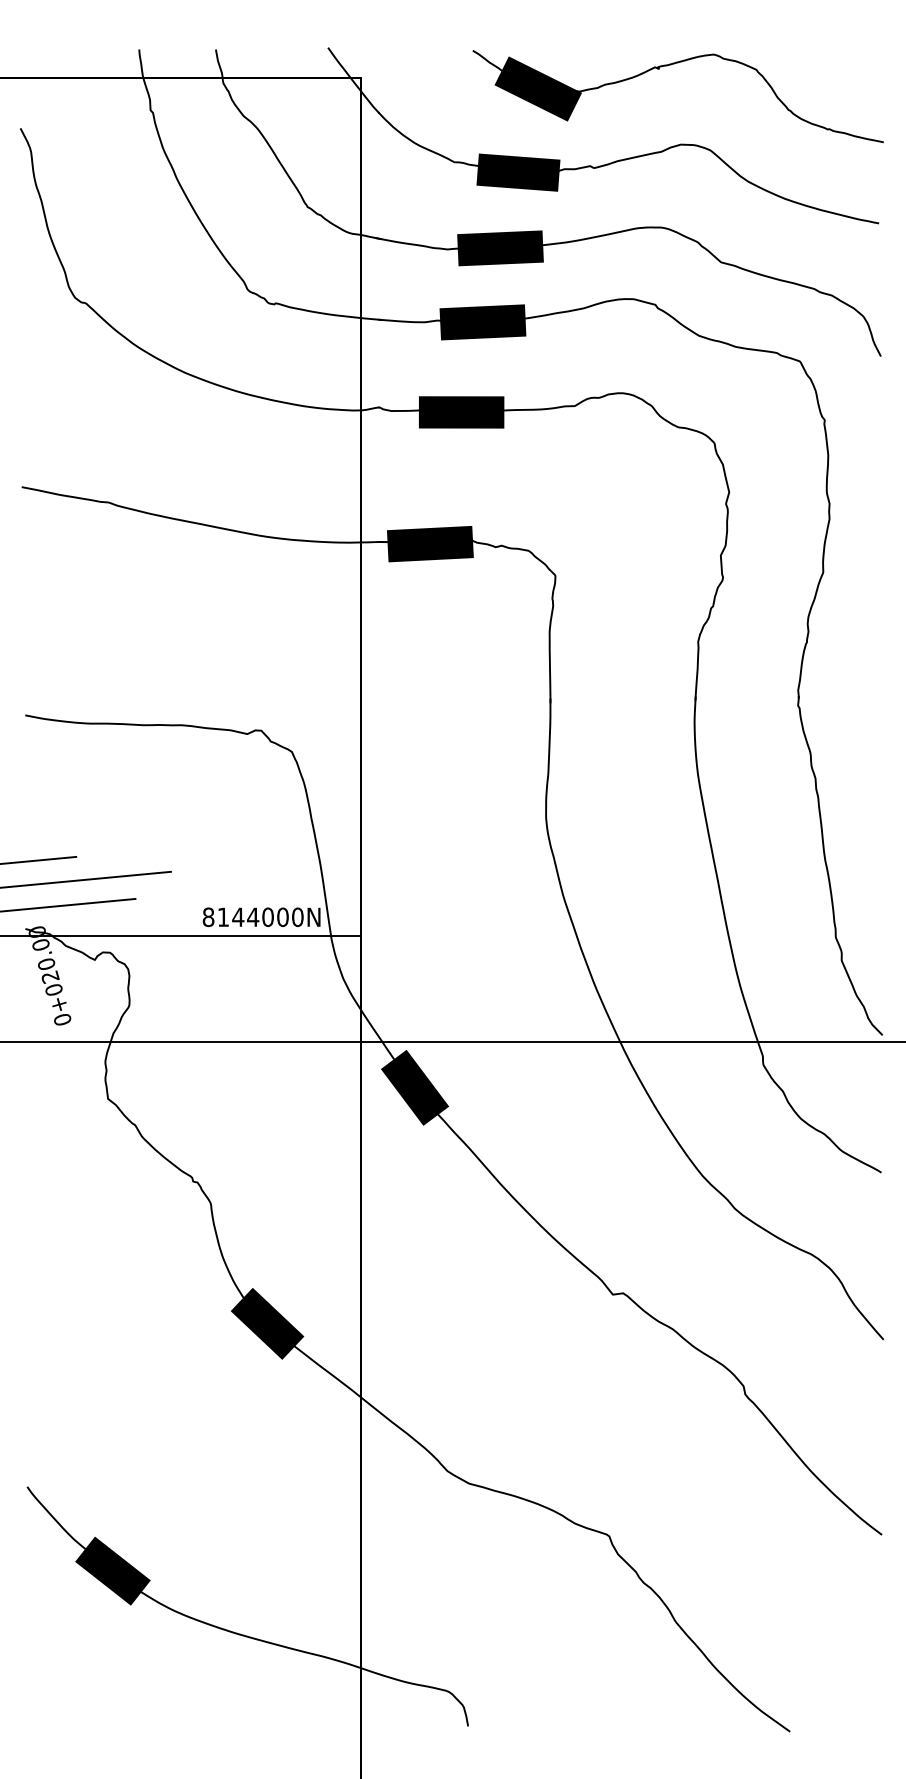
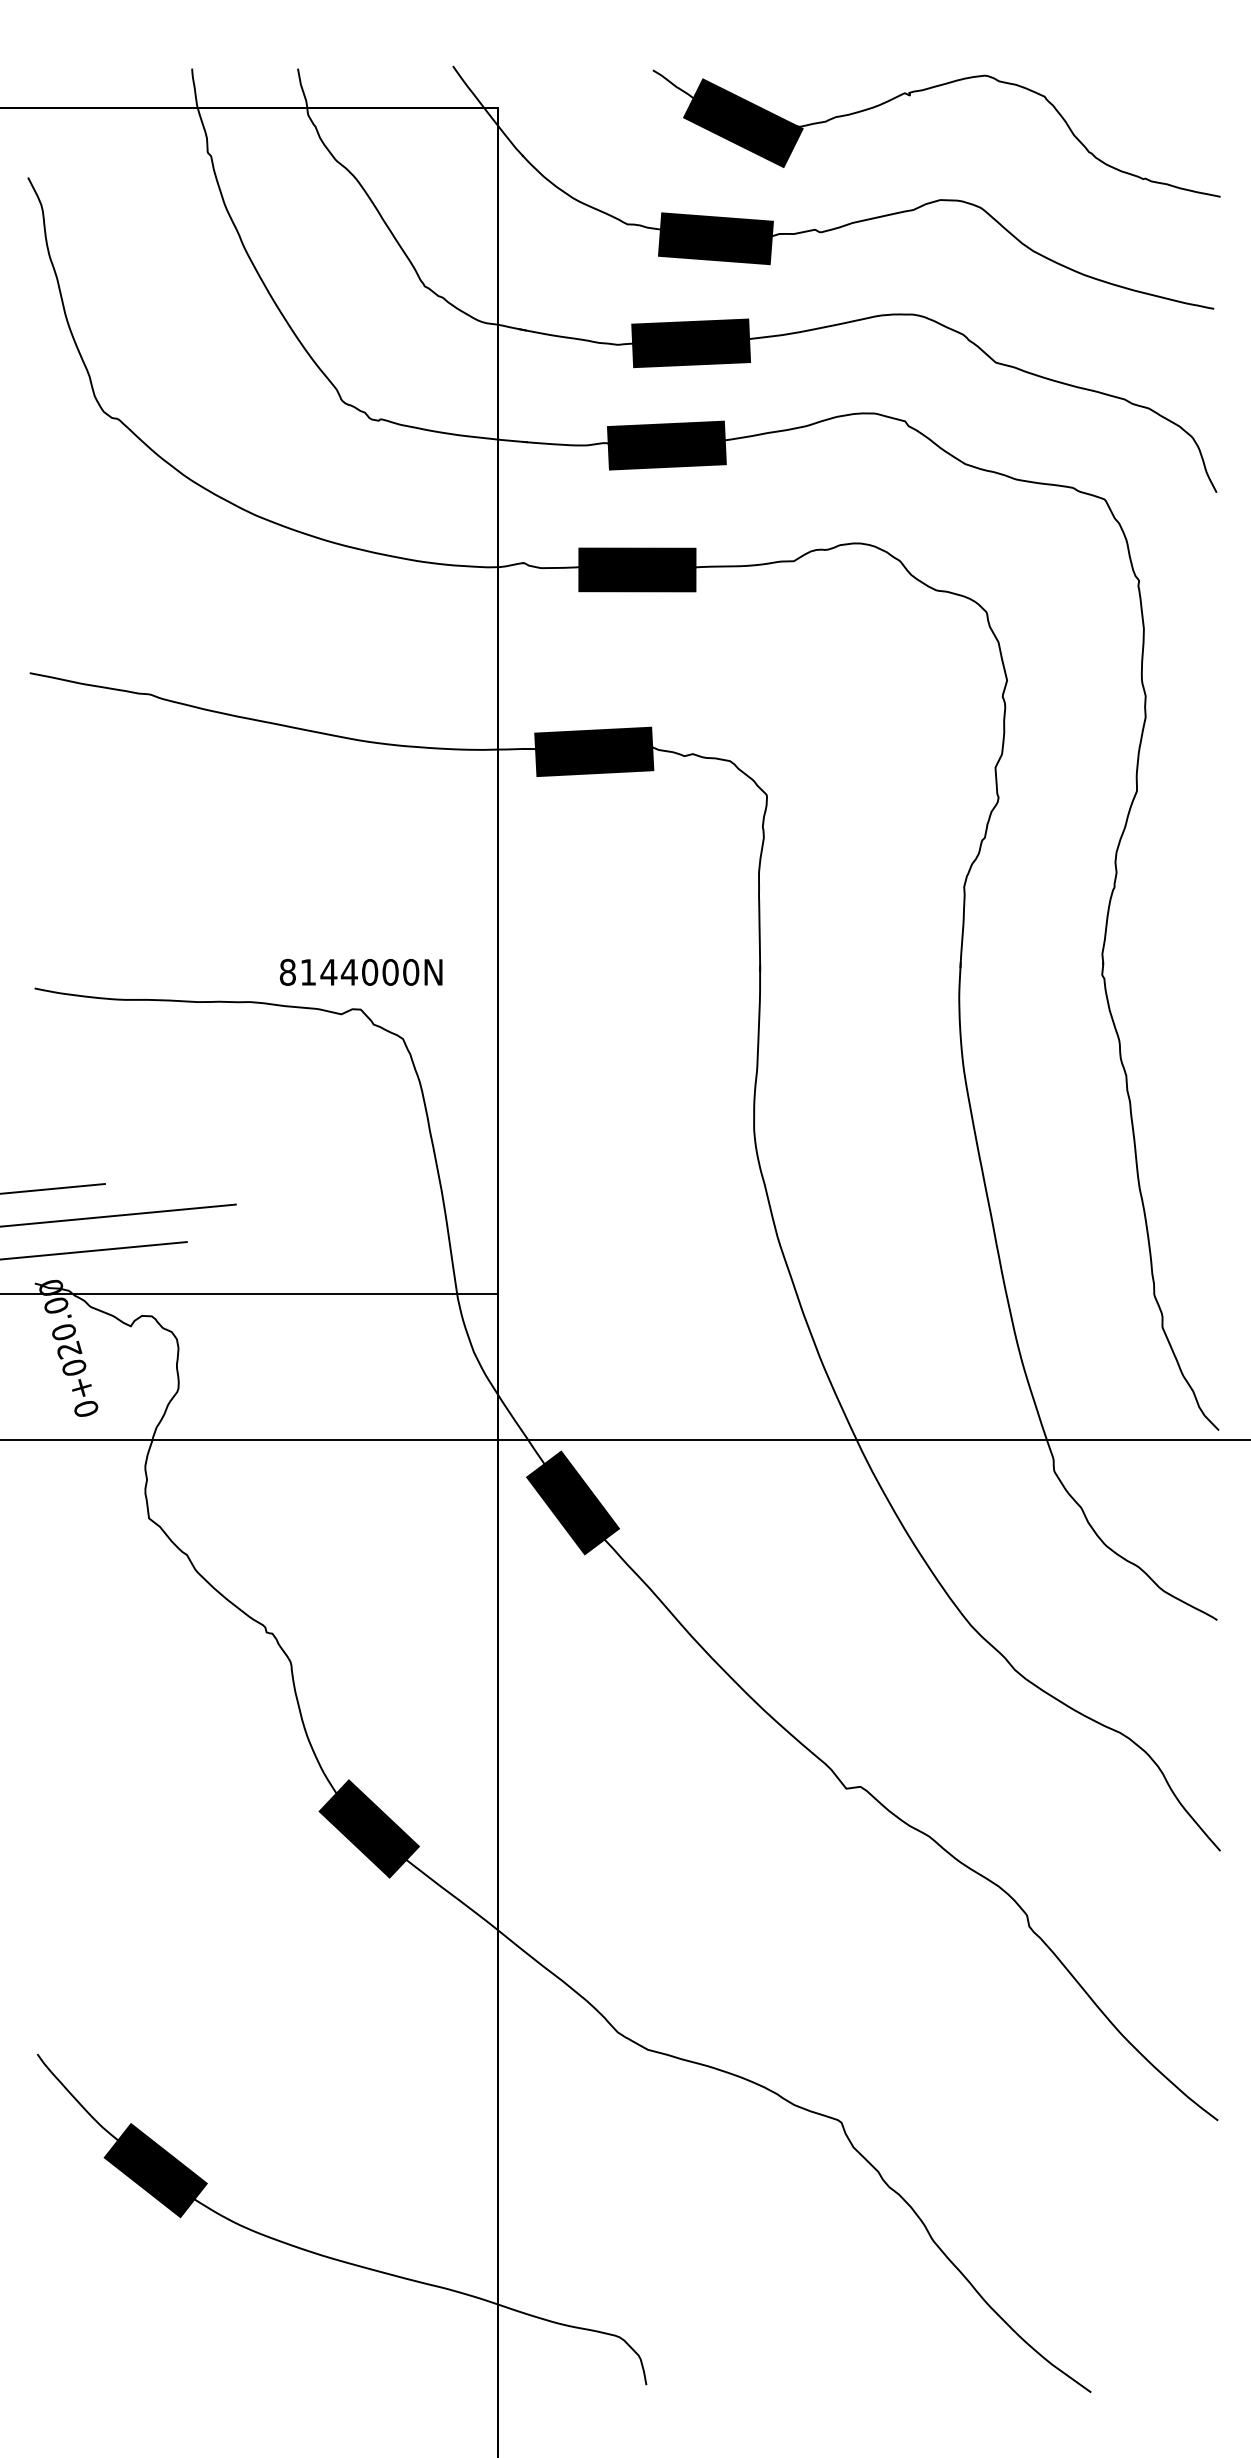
text: (261, 917) -> (361, 972), moved

